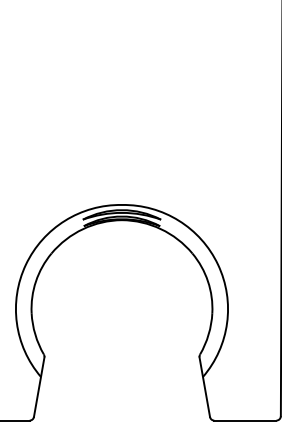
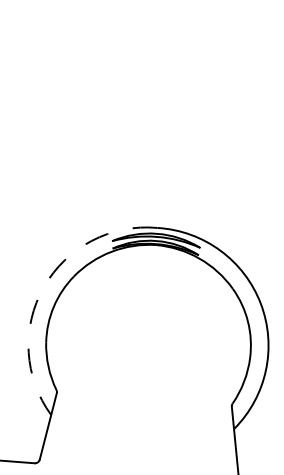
arc: (25, 264) -> (43, 286), solid -> dashed

